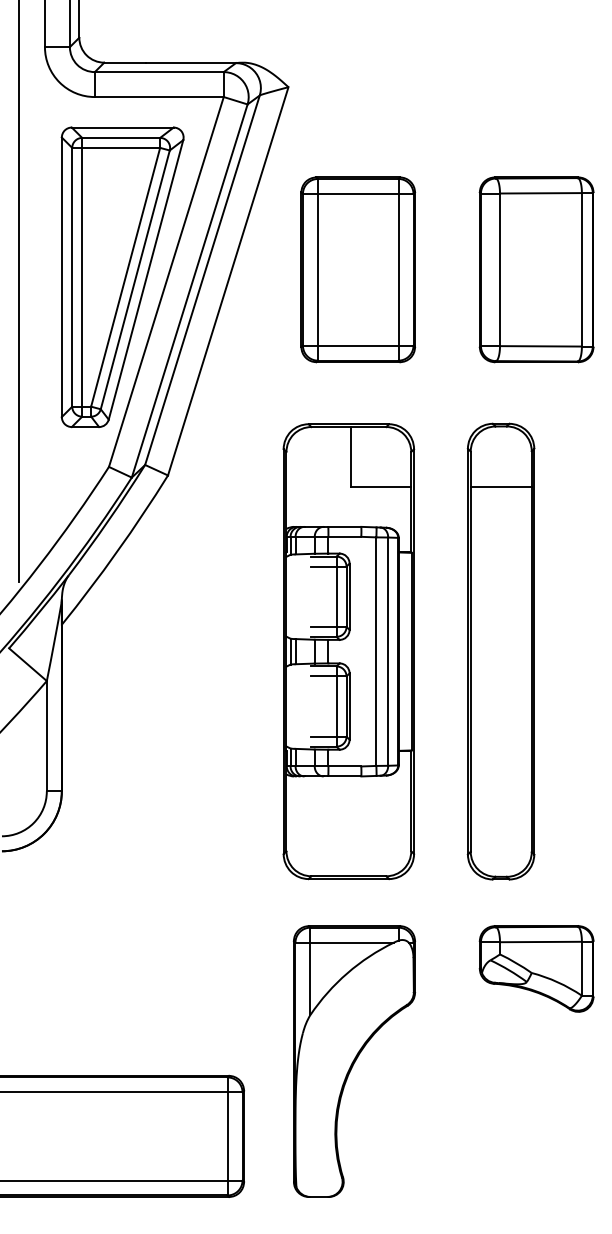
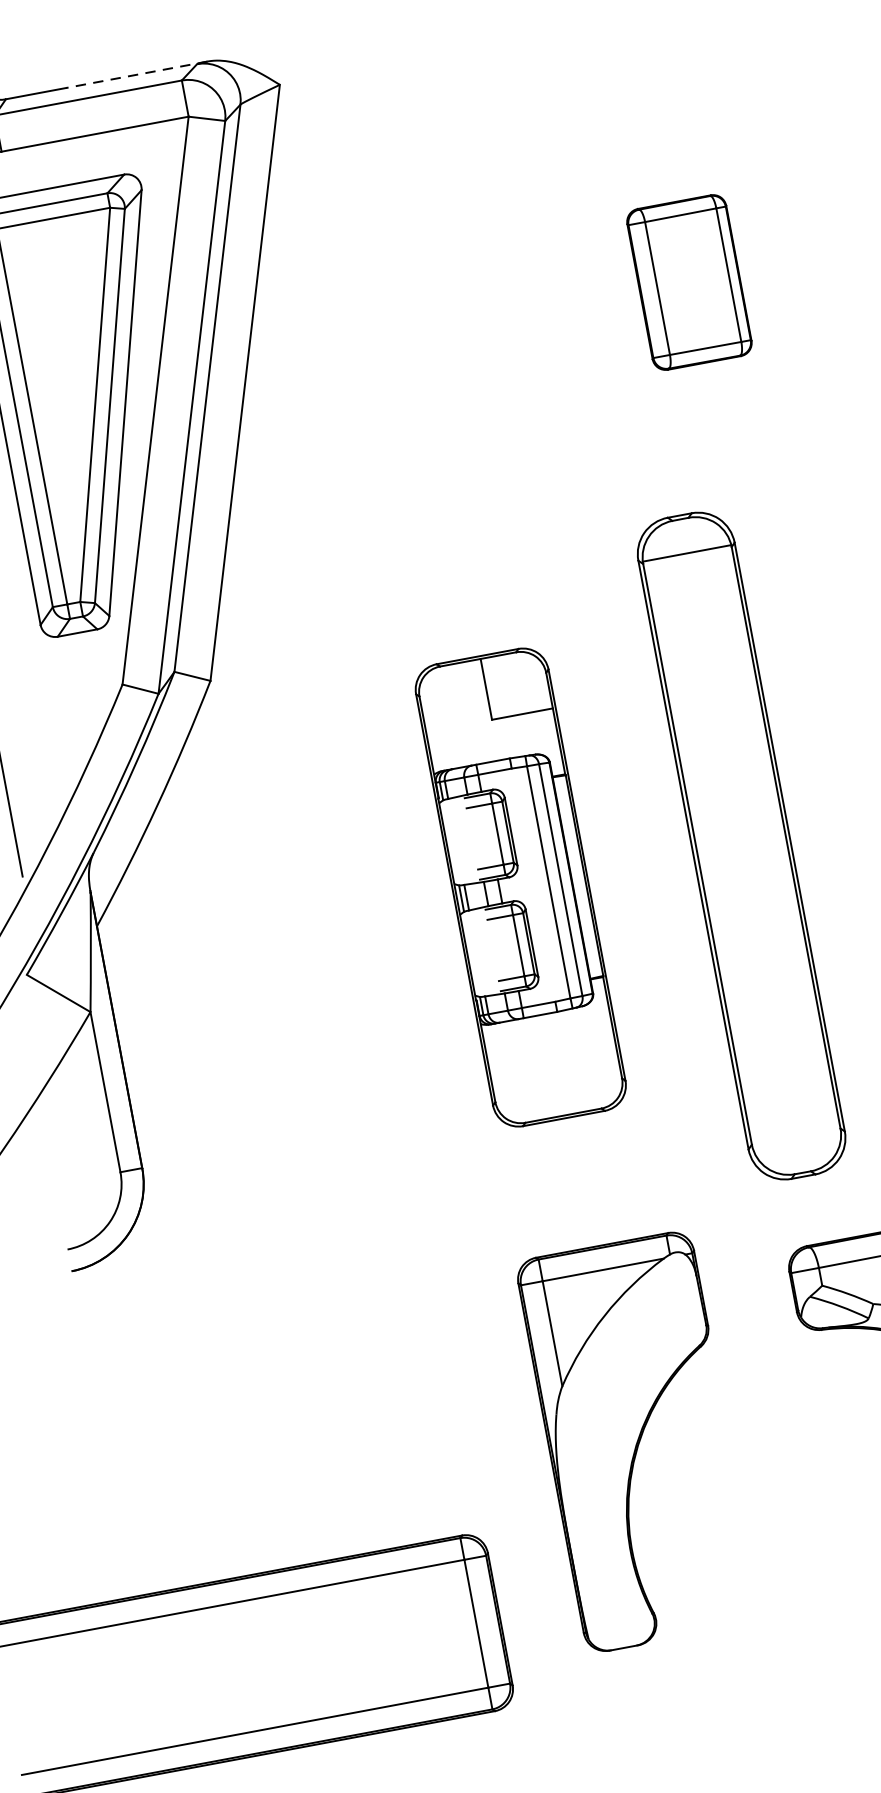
line: (194, 62) -> (136, 74), solid -> dashed
part: (358, 269) -> (430, 330), removed
part: (536, 269) -> (689, 282), size x0.6
line: (500, 486) -> (685, 552), moved
part: (348, 651) -> (520, 887), size x0.7
part: (353, 1061) -> (637, 1442), moved

